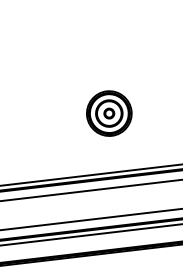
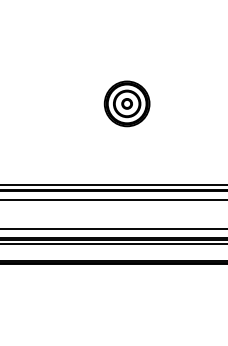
part: (108, 113) -> (126, 103), moved

